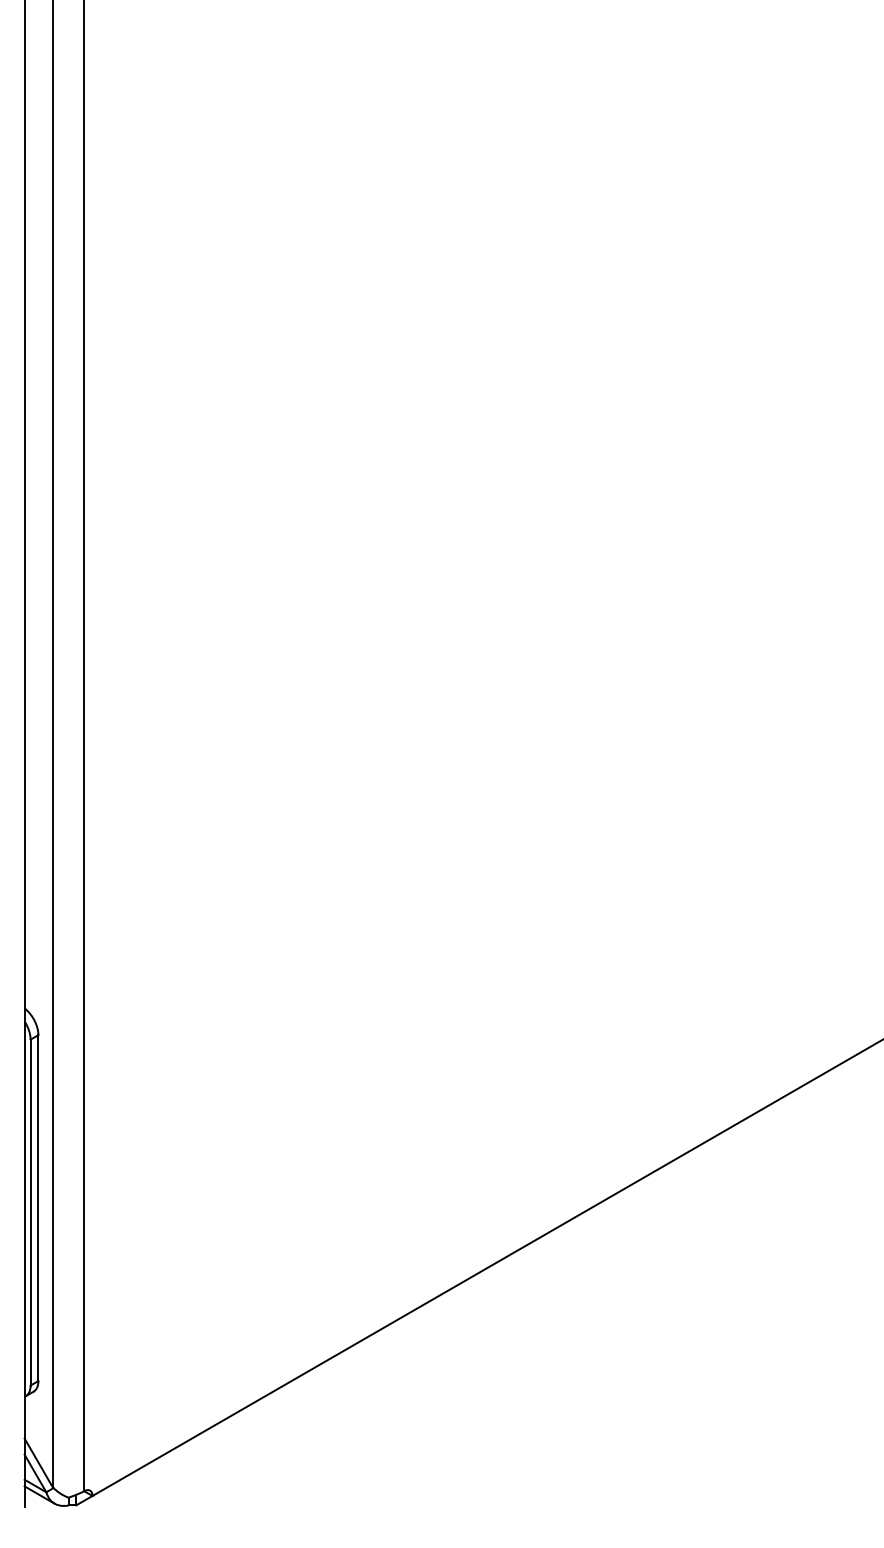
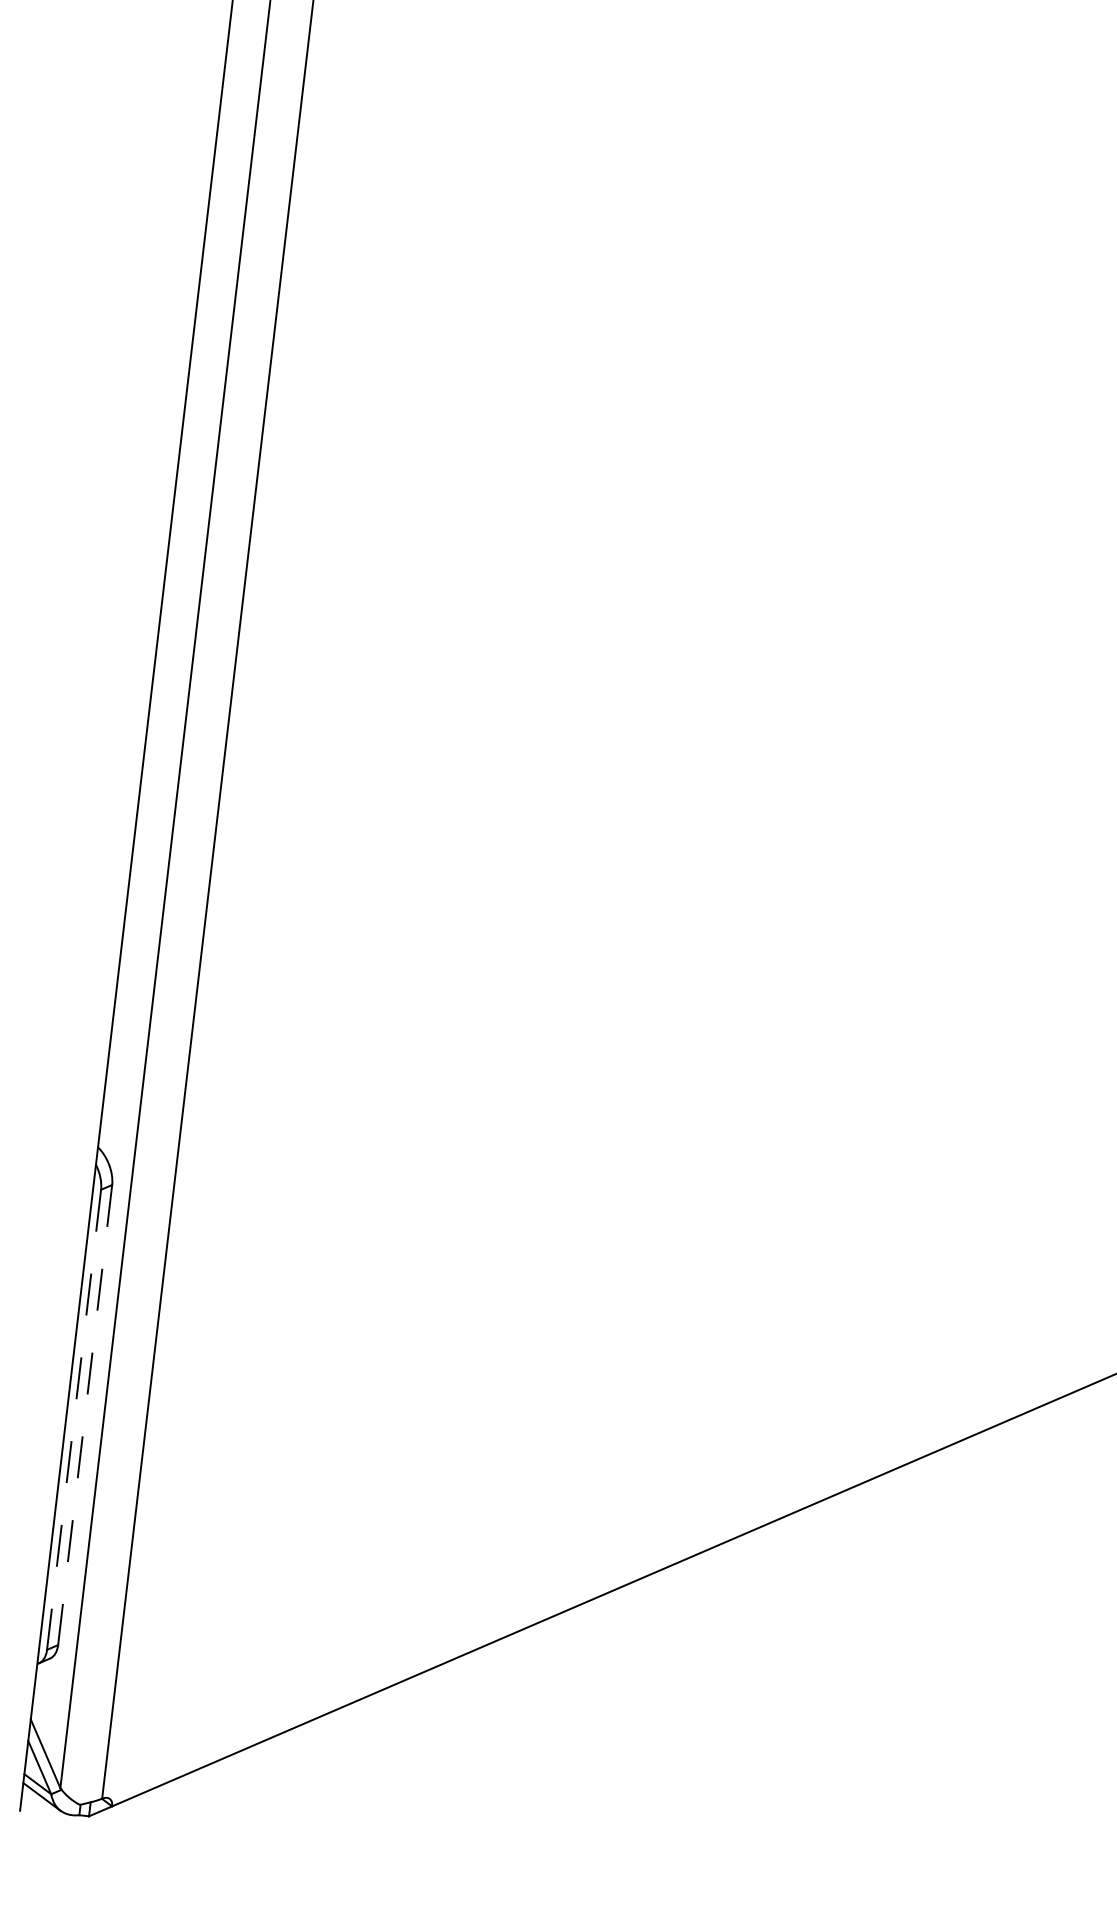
line: (38, 1208) -> (85, 1415), solid -> dashed
line: (30, 1212) -> (73, 1419), solid -> dashed

